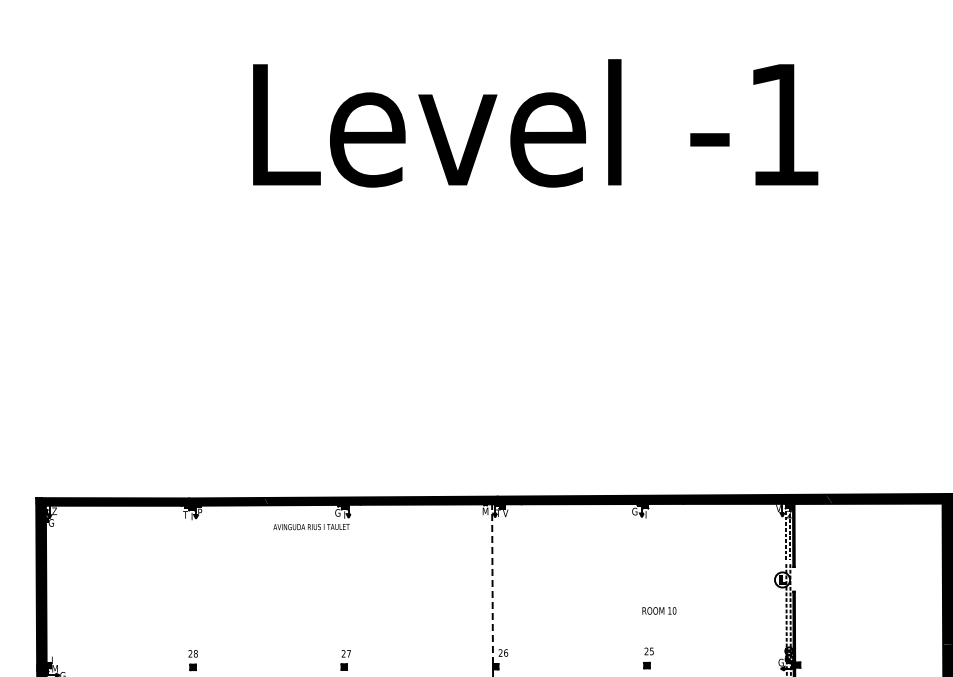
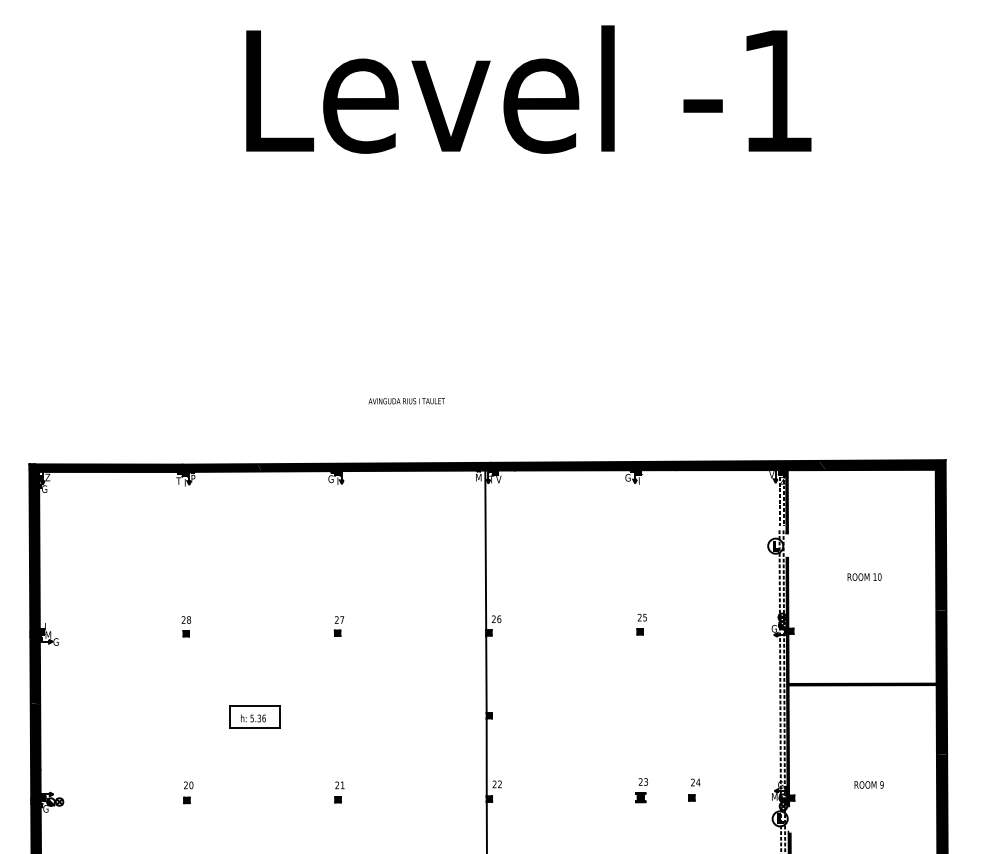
text: (311, 527) -> (406, 401), moved
line: (492, 584) -> (485, 550), dashed -> solid
text: (659, 610) -> (864, 576), moved

